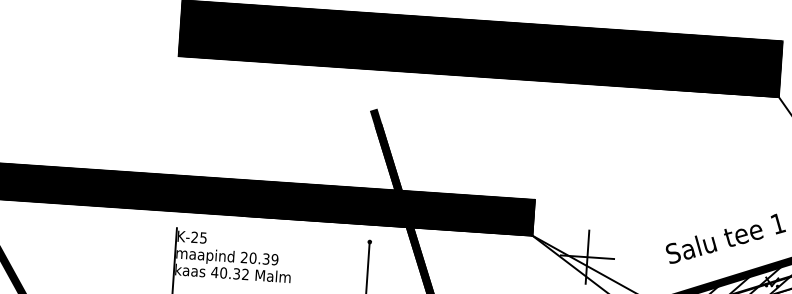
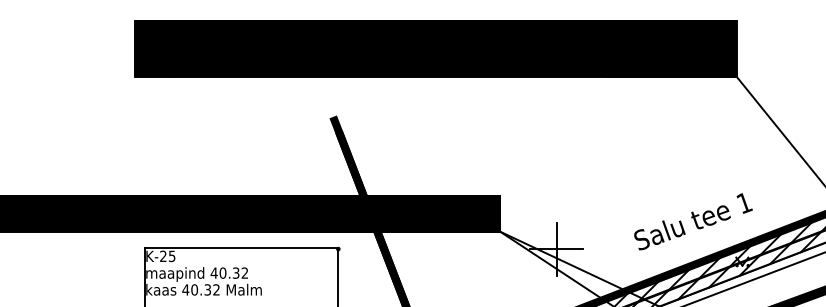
line: (273, 234) -> (241, 248), added
text: (259, 257) -> (229, 272), 20.39 -> 40.32

